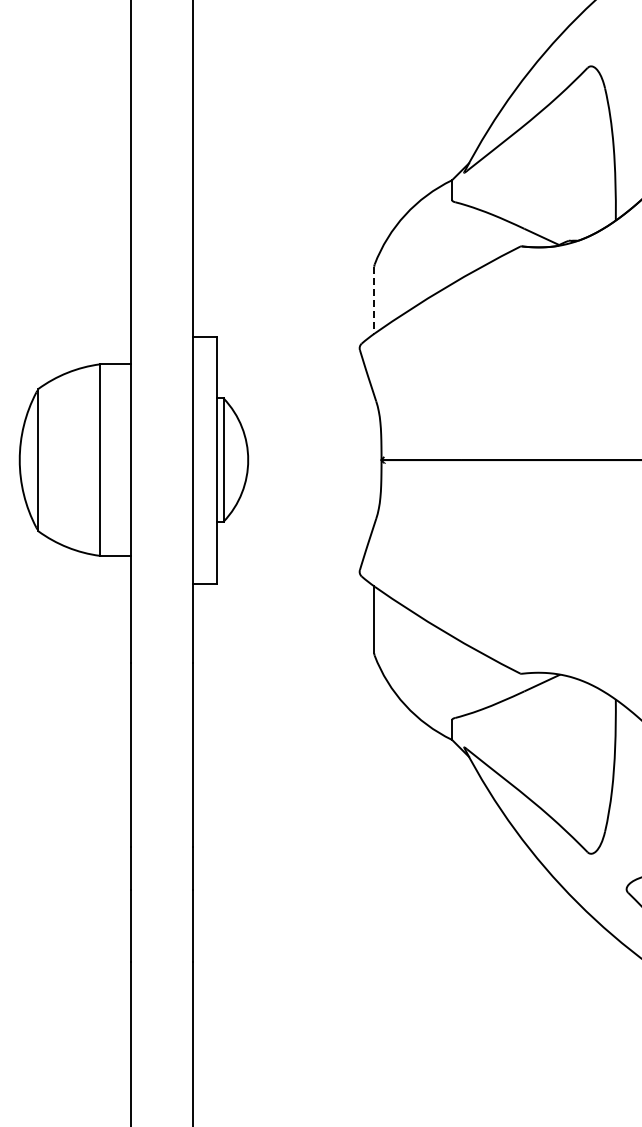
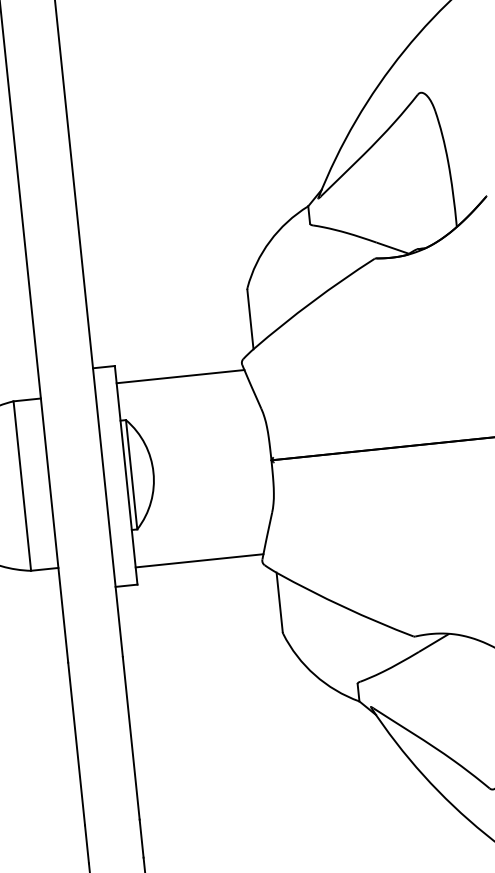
line: (374, 300) -> (250, 319), dashed -> solid
line: (289, 356) -> (180, 377), added
line: (289, 564) -> (199, 561), added

